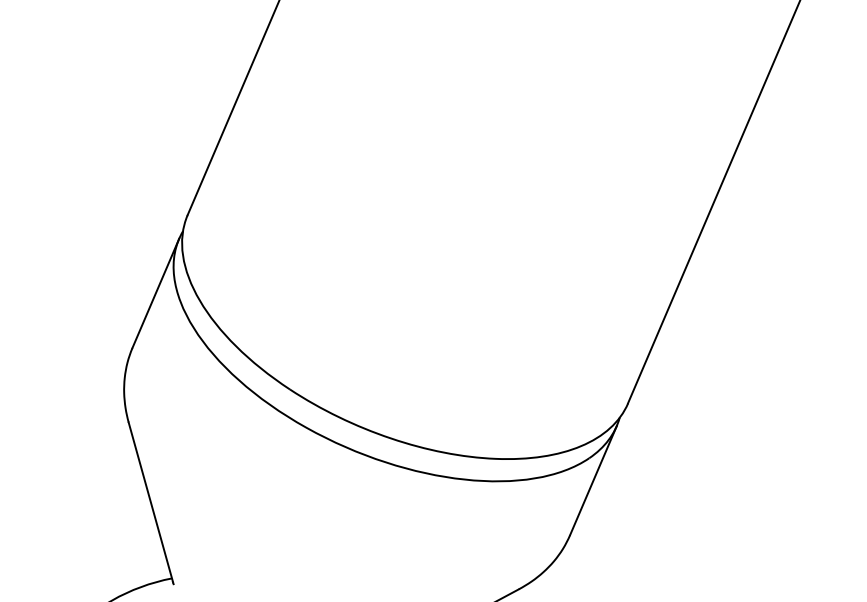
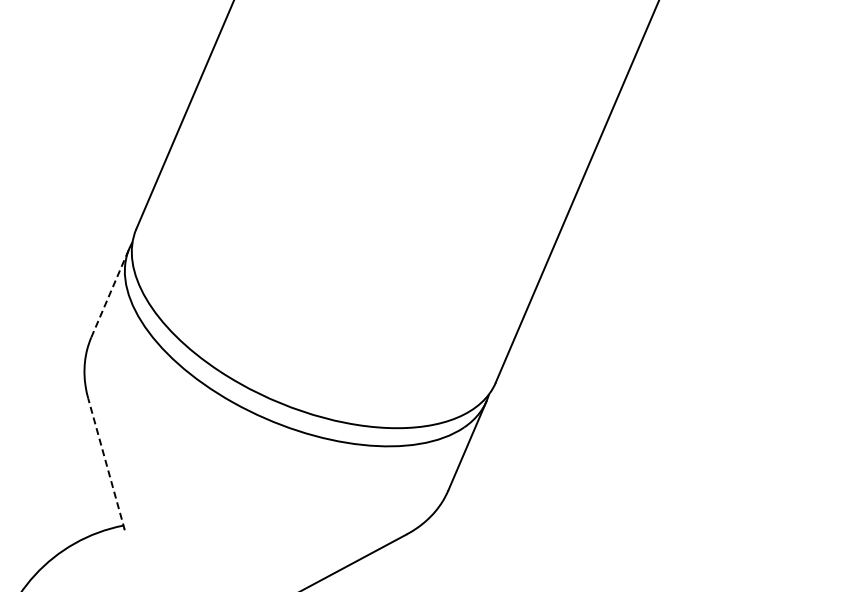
line: (156, 292) -> (110, 292), solid -> dashed
line: (151, 502) -> (106, 463), solid -> dashed

